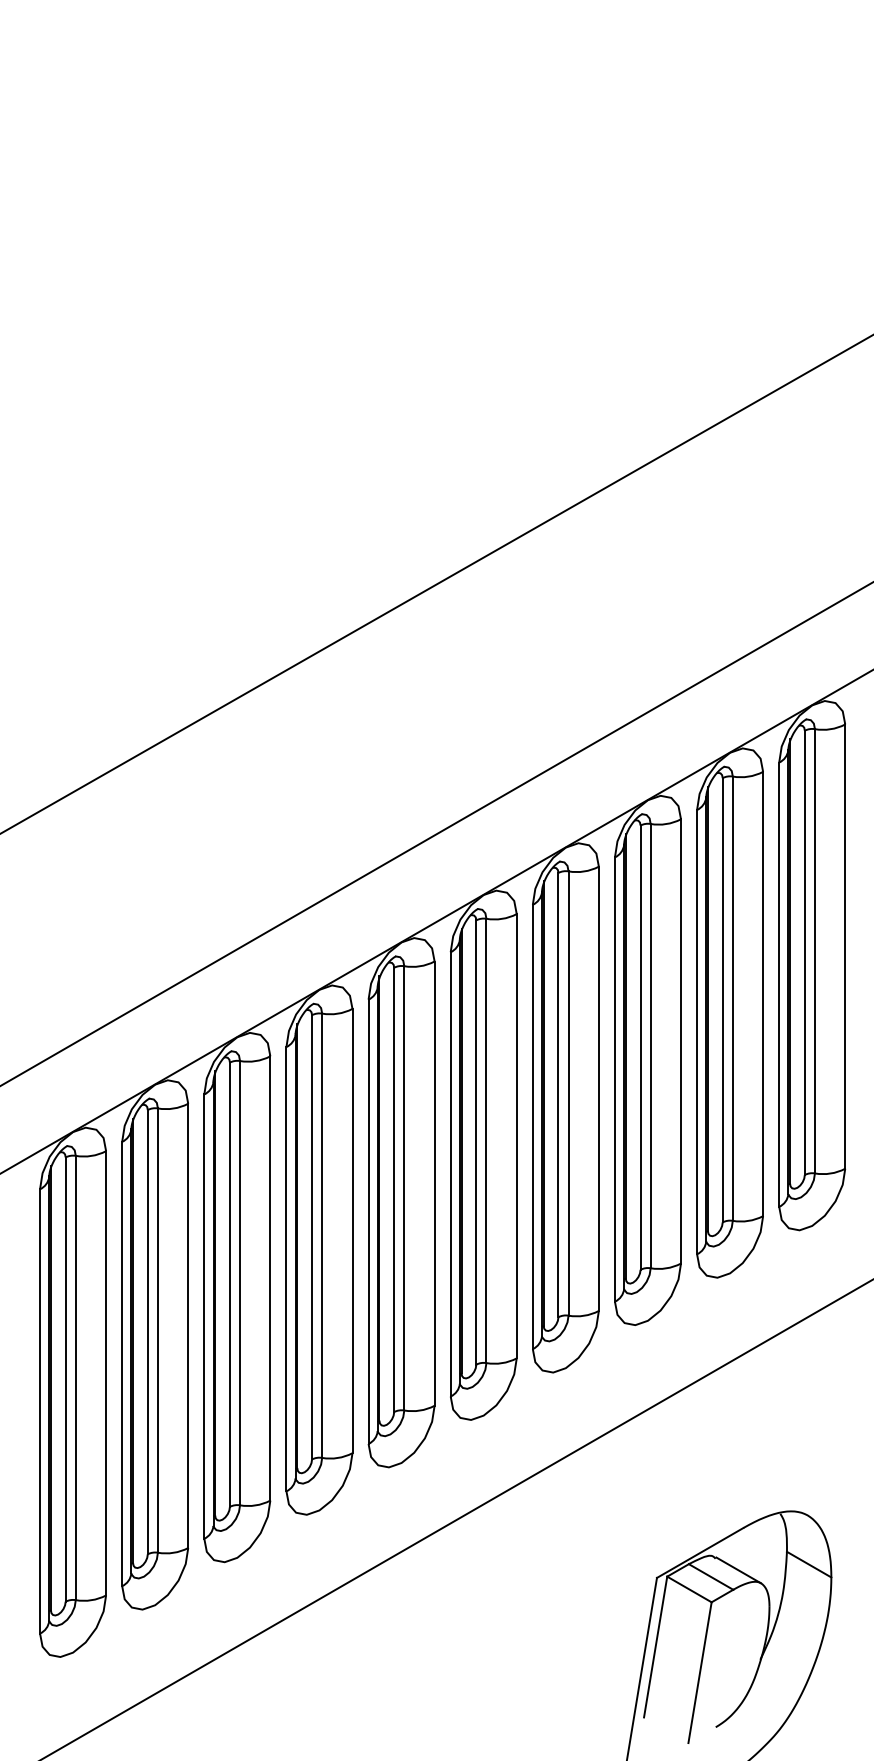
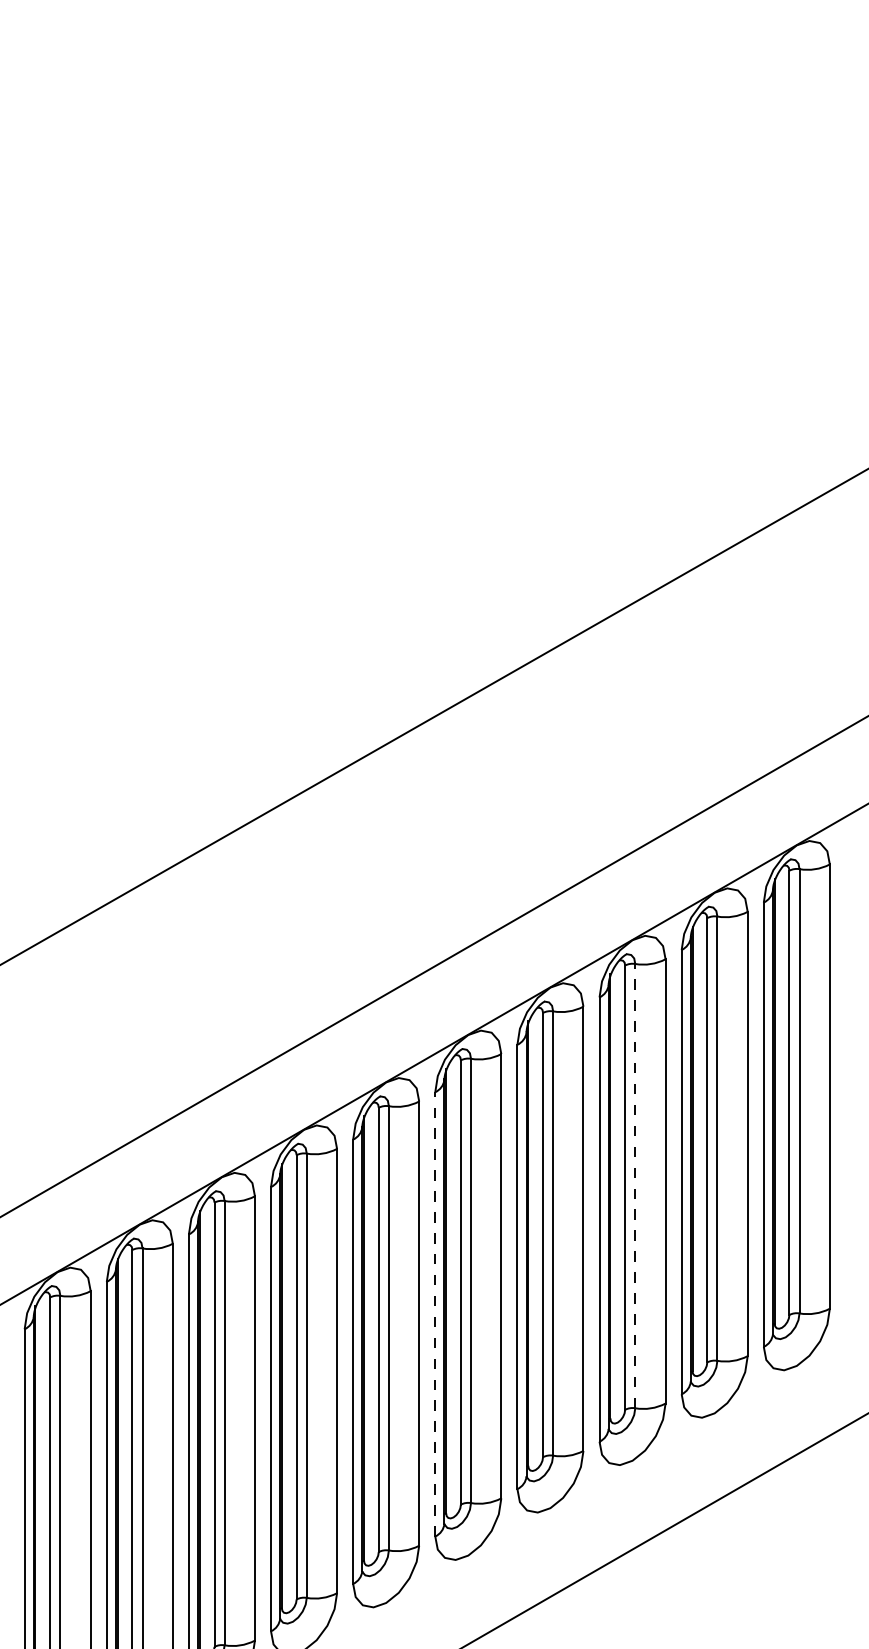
line: (650, 1045) -> (635, 1185), solid -> dashed
line: (450, 1173) -> (435, 1313), solid -> dashed

